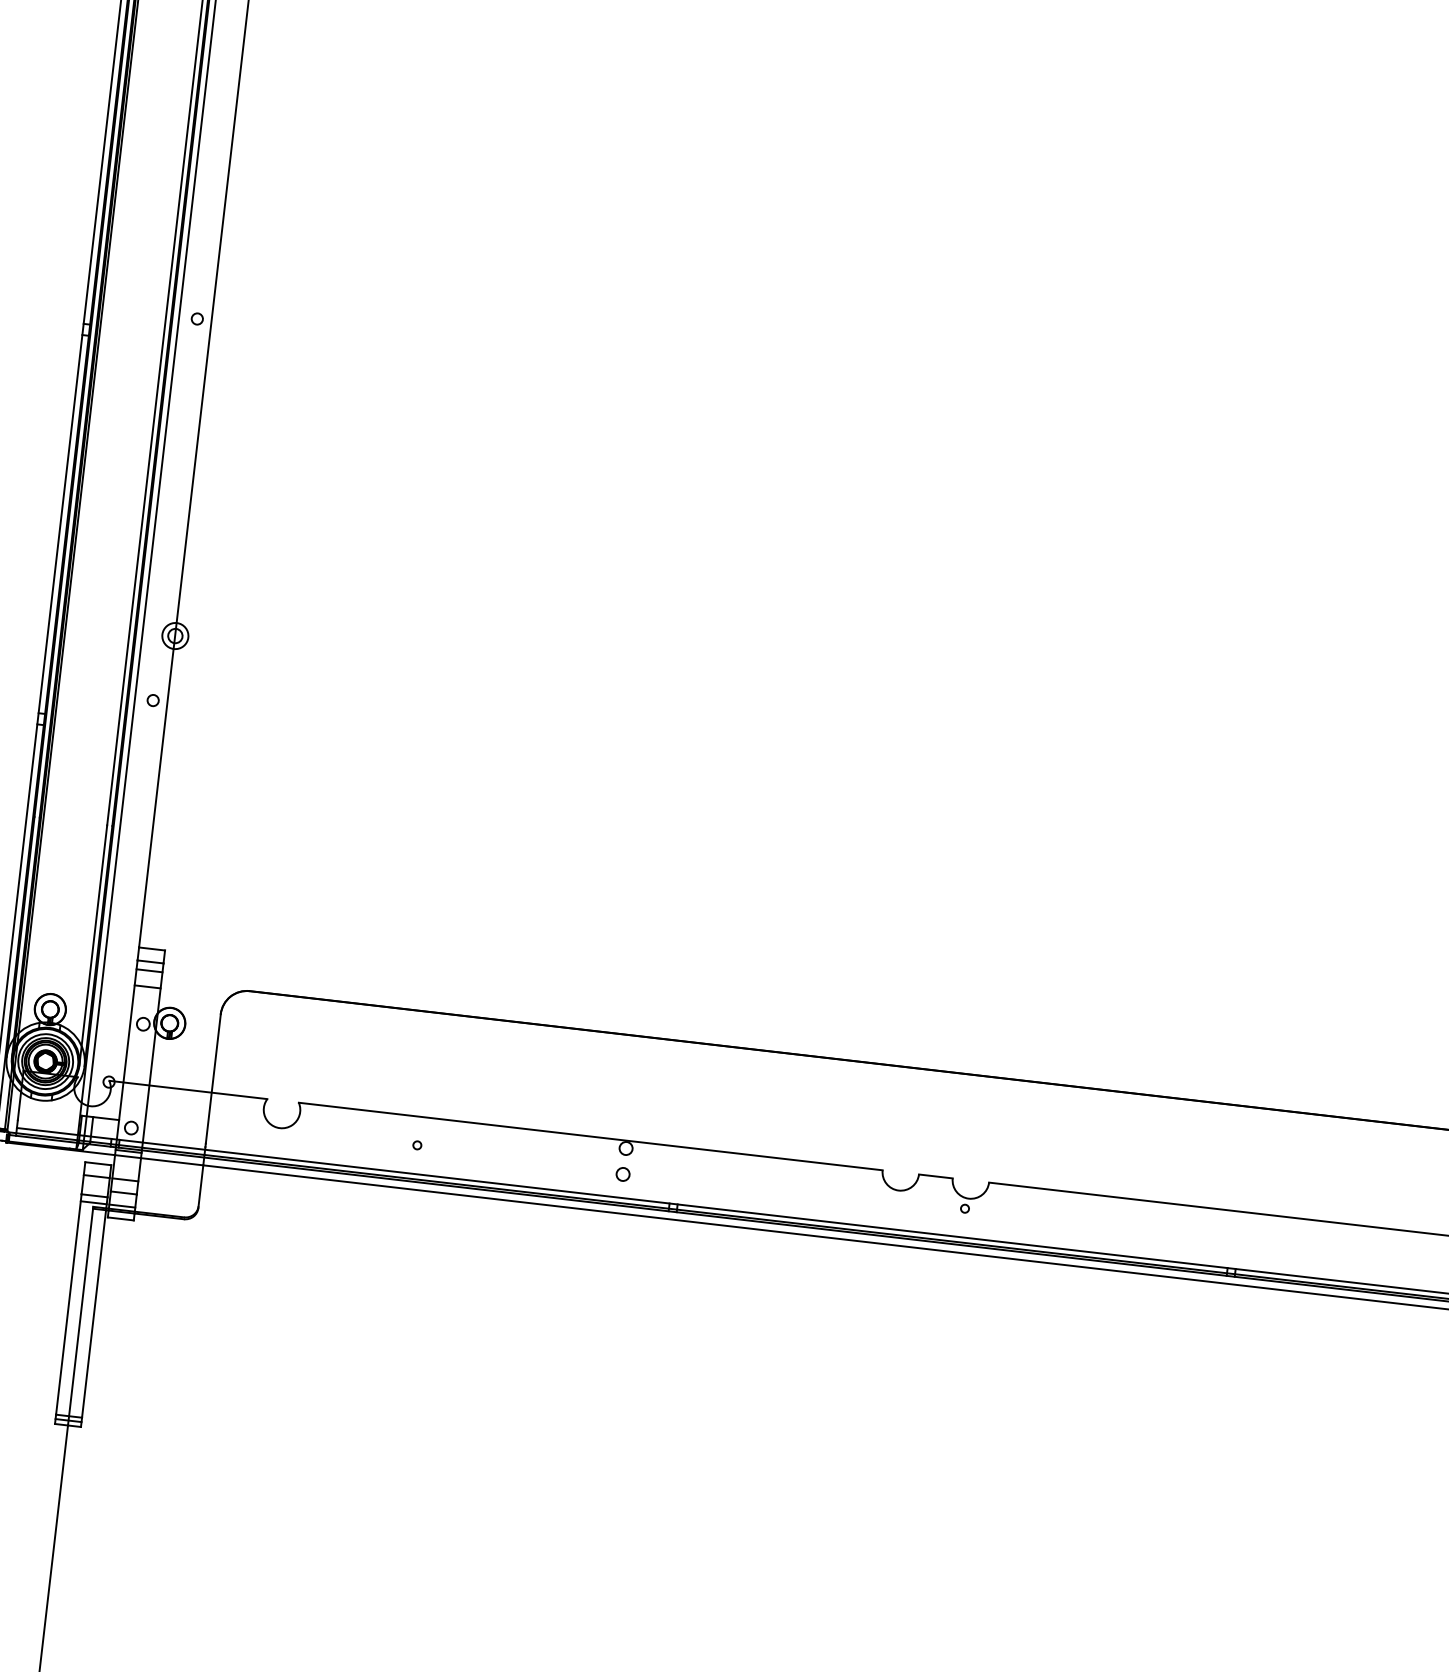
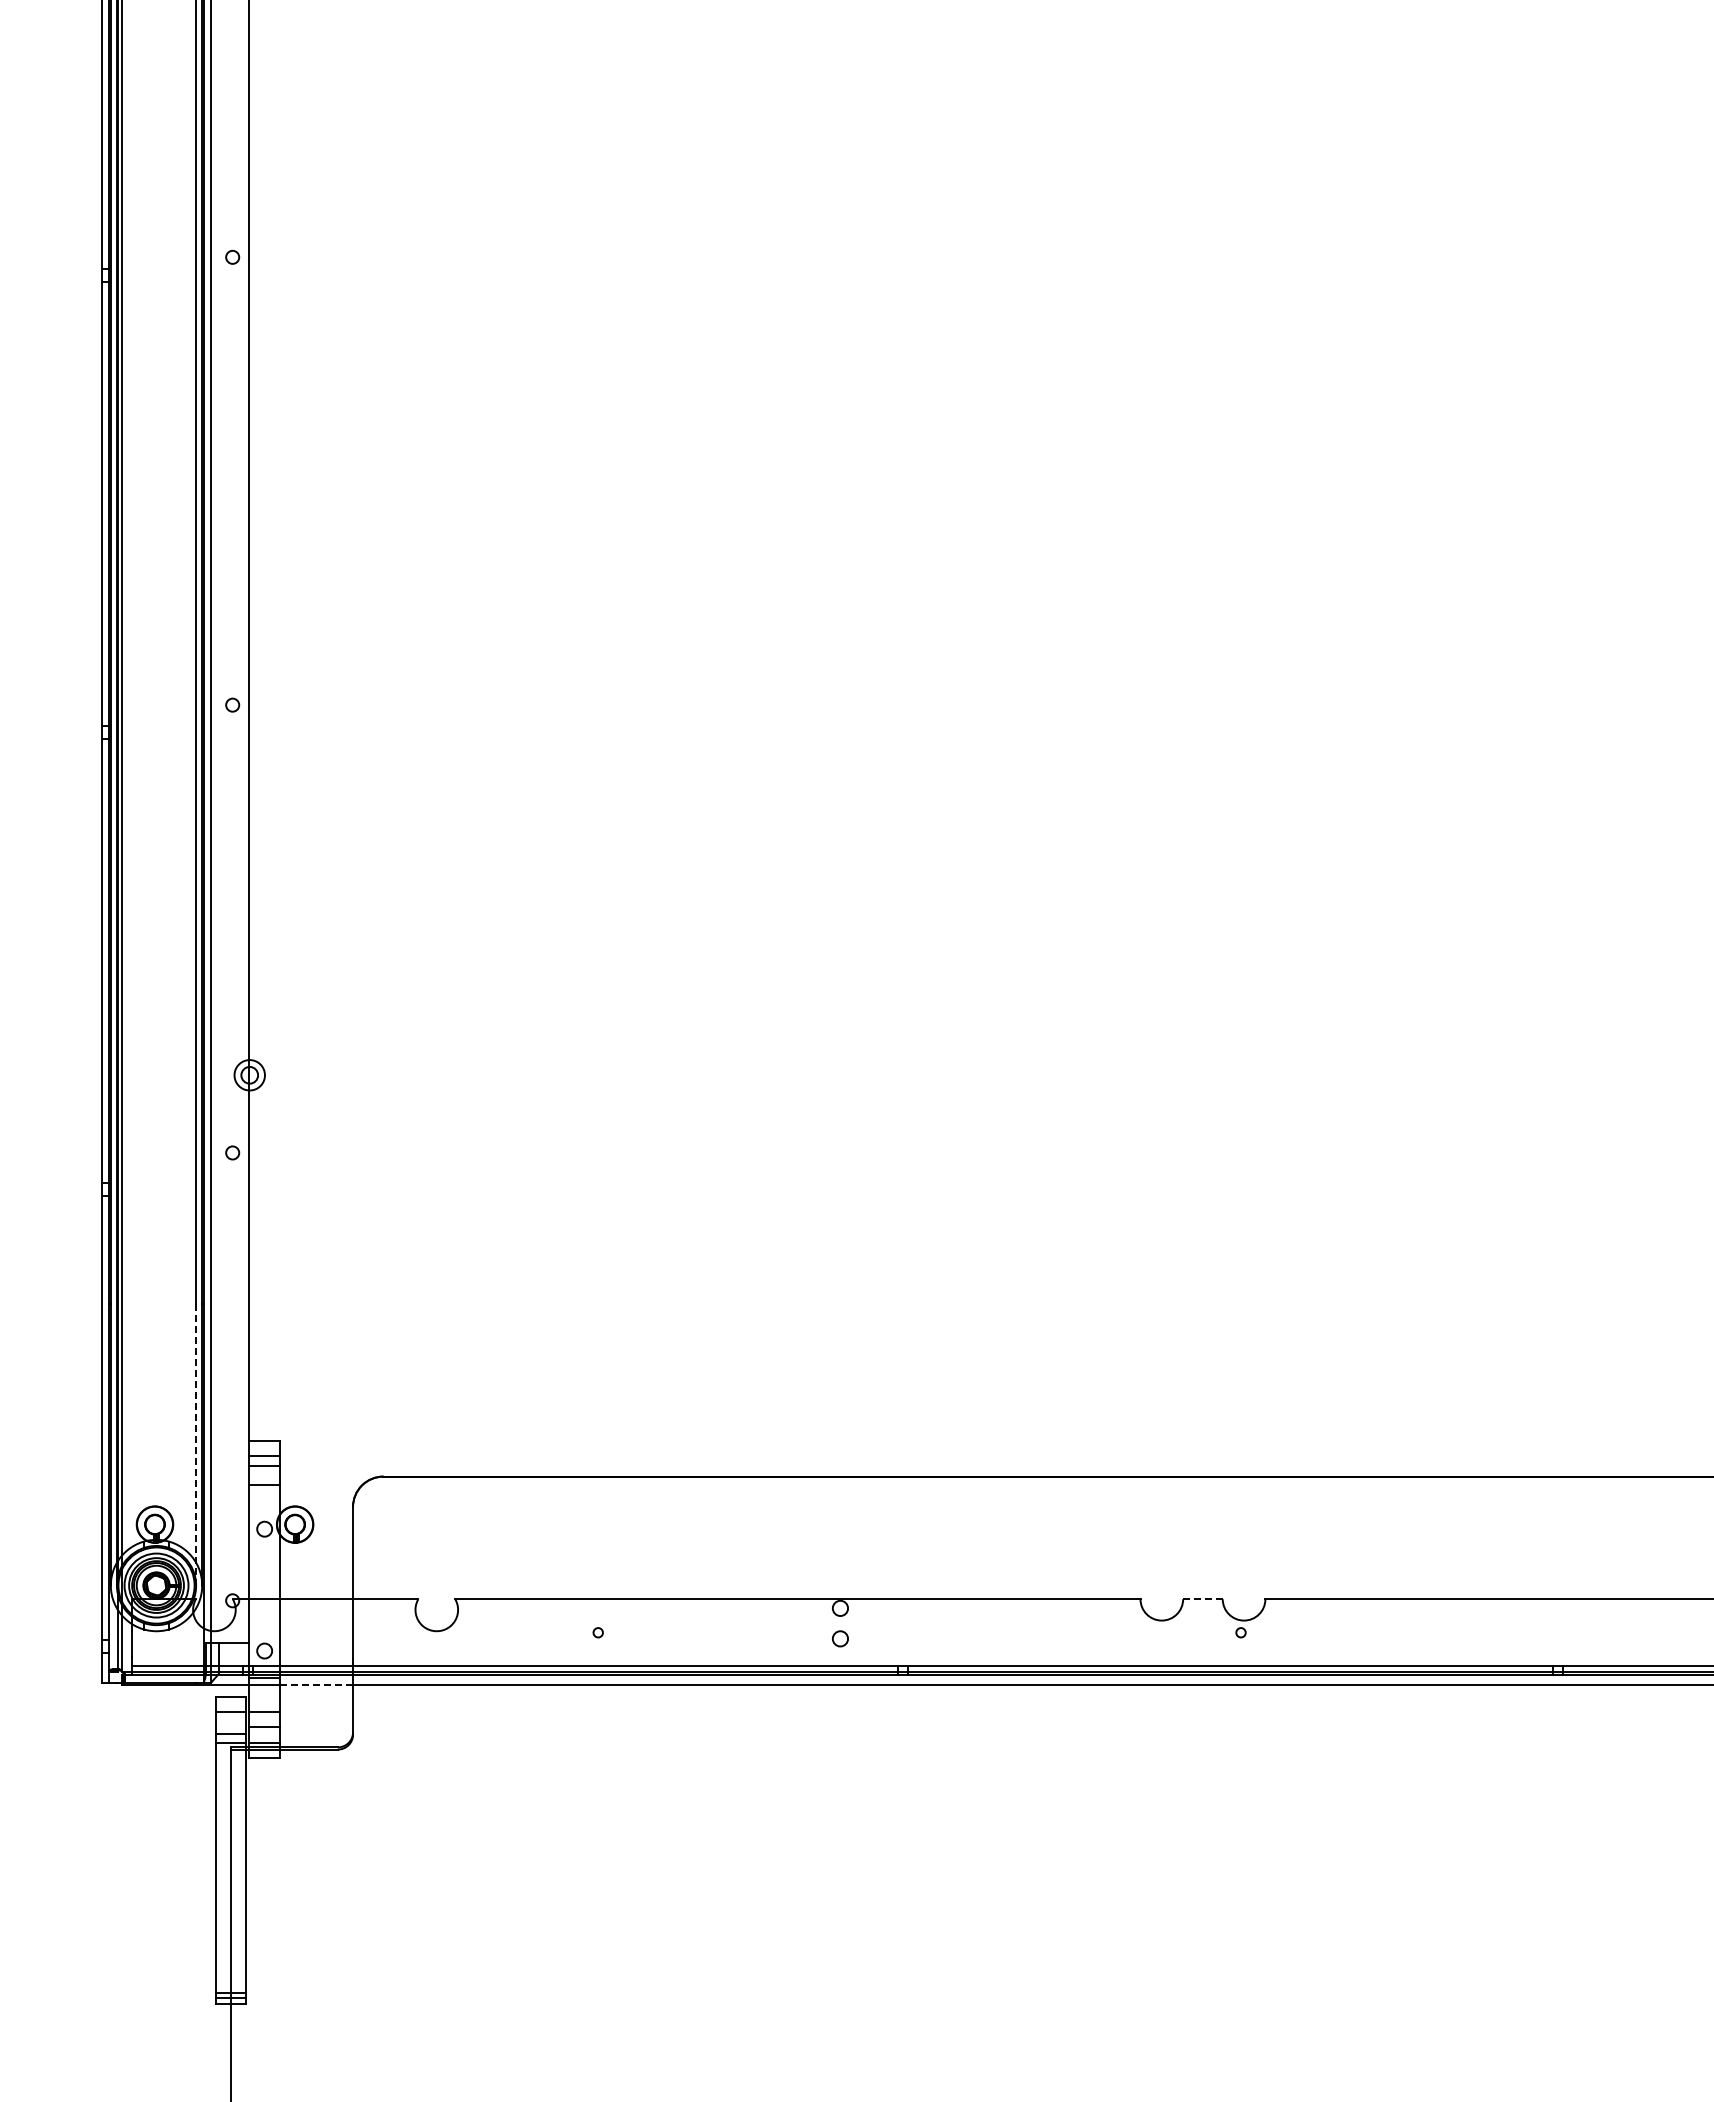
line: (93, 945) -> (196, 1444), solid -> dashed
line: (172, 1161) -> (316, 1684), solid -> dashed
line: (935, 1176) -> (1202, 1599), solid -> dashed

